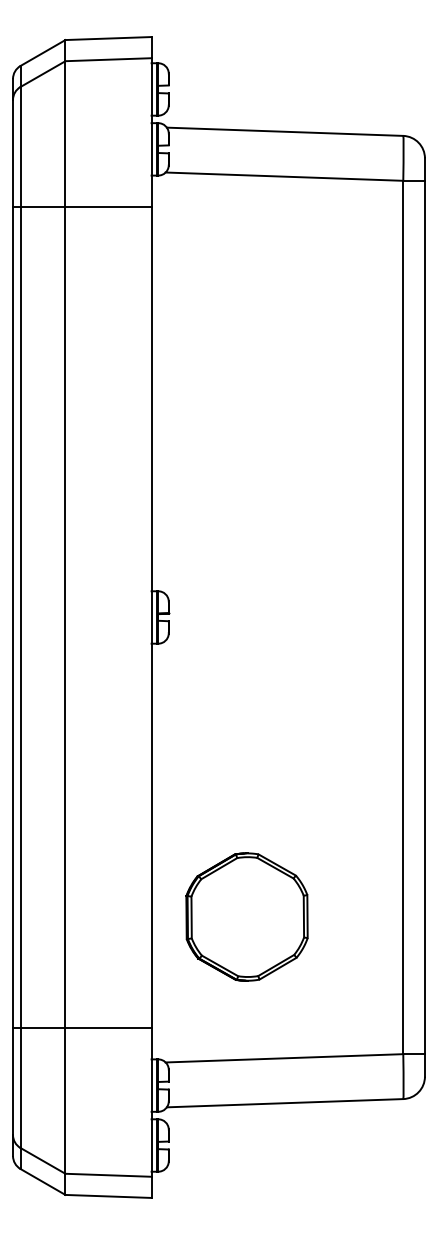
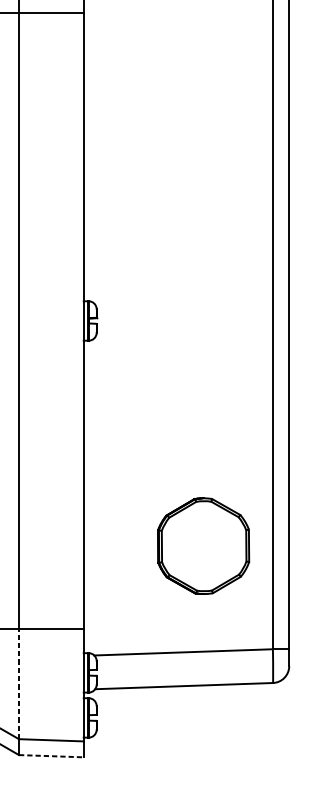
part: (246, 916) -> (203, 545), moved
line: (65, 1100) -> (19, 684), solid -> dashed
line: (109, 1196) -> (52, 756), solid -> dashed

